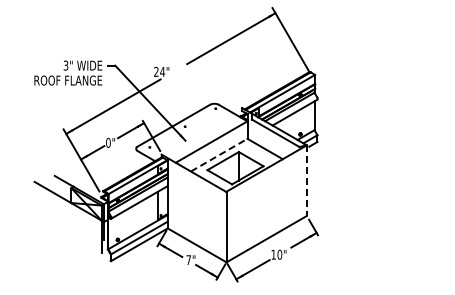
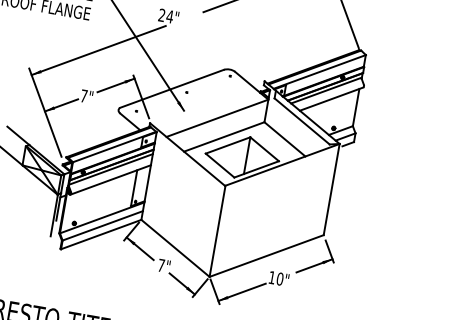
text: (108, 142) -> (84, 95), 0" -> 7"
line: (219, 155) -> (224, 137), dashed -> solid
line: (306, 181) -> (330, 190), dashed -> solid

